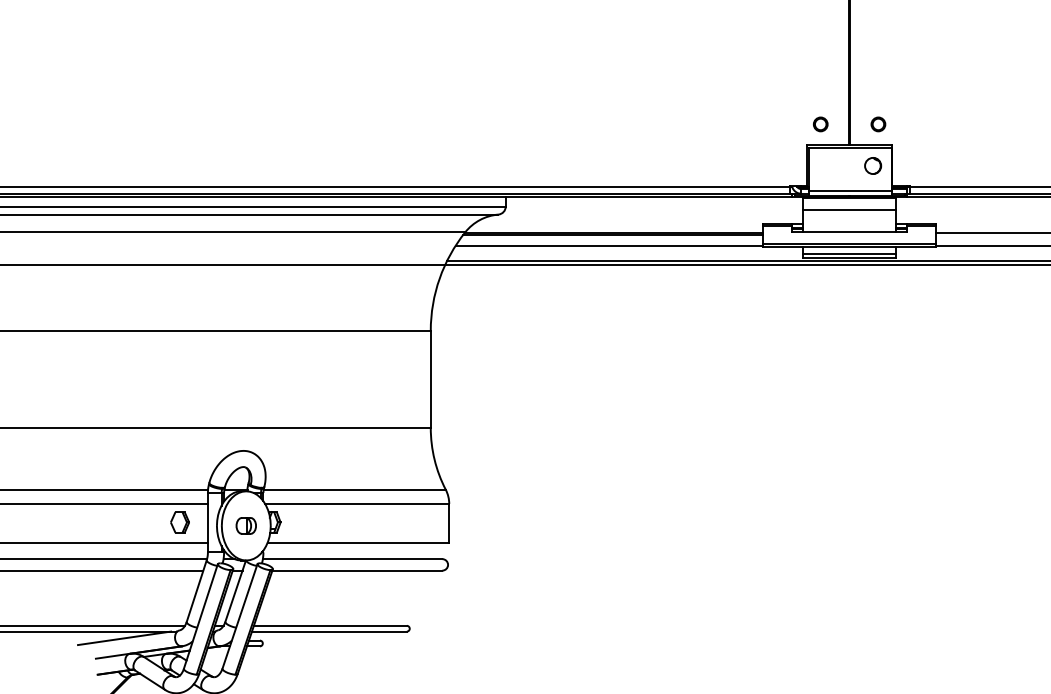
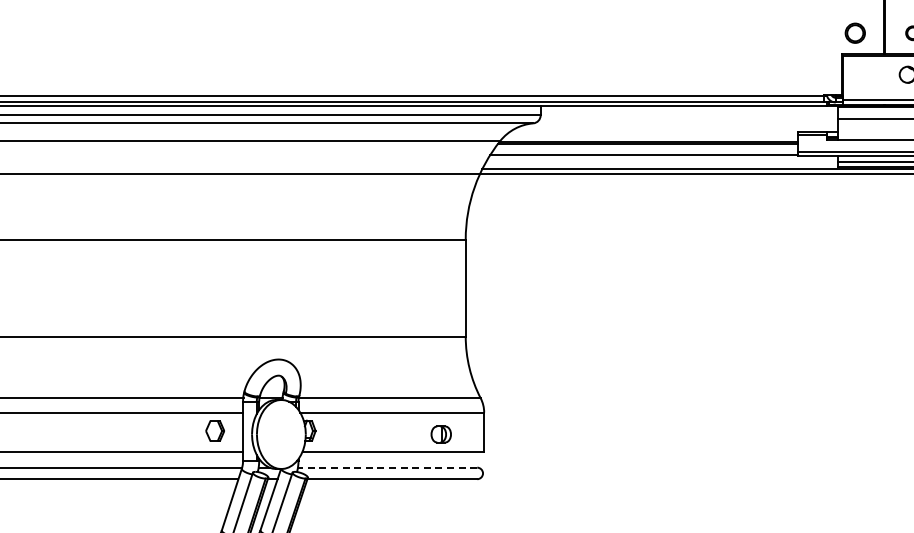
part: (820, 124) -> (855, 33), size x1.4
part: (245, 525) -> (440, 434), moved
line: (352, 559) -> (387, 468), solid -> dashed

